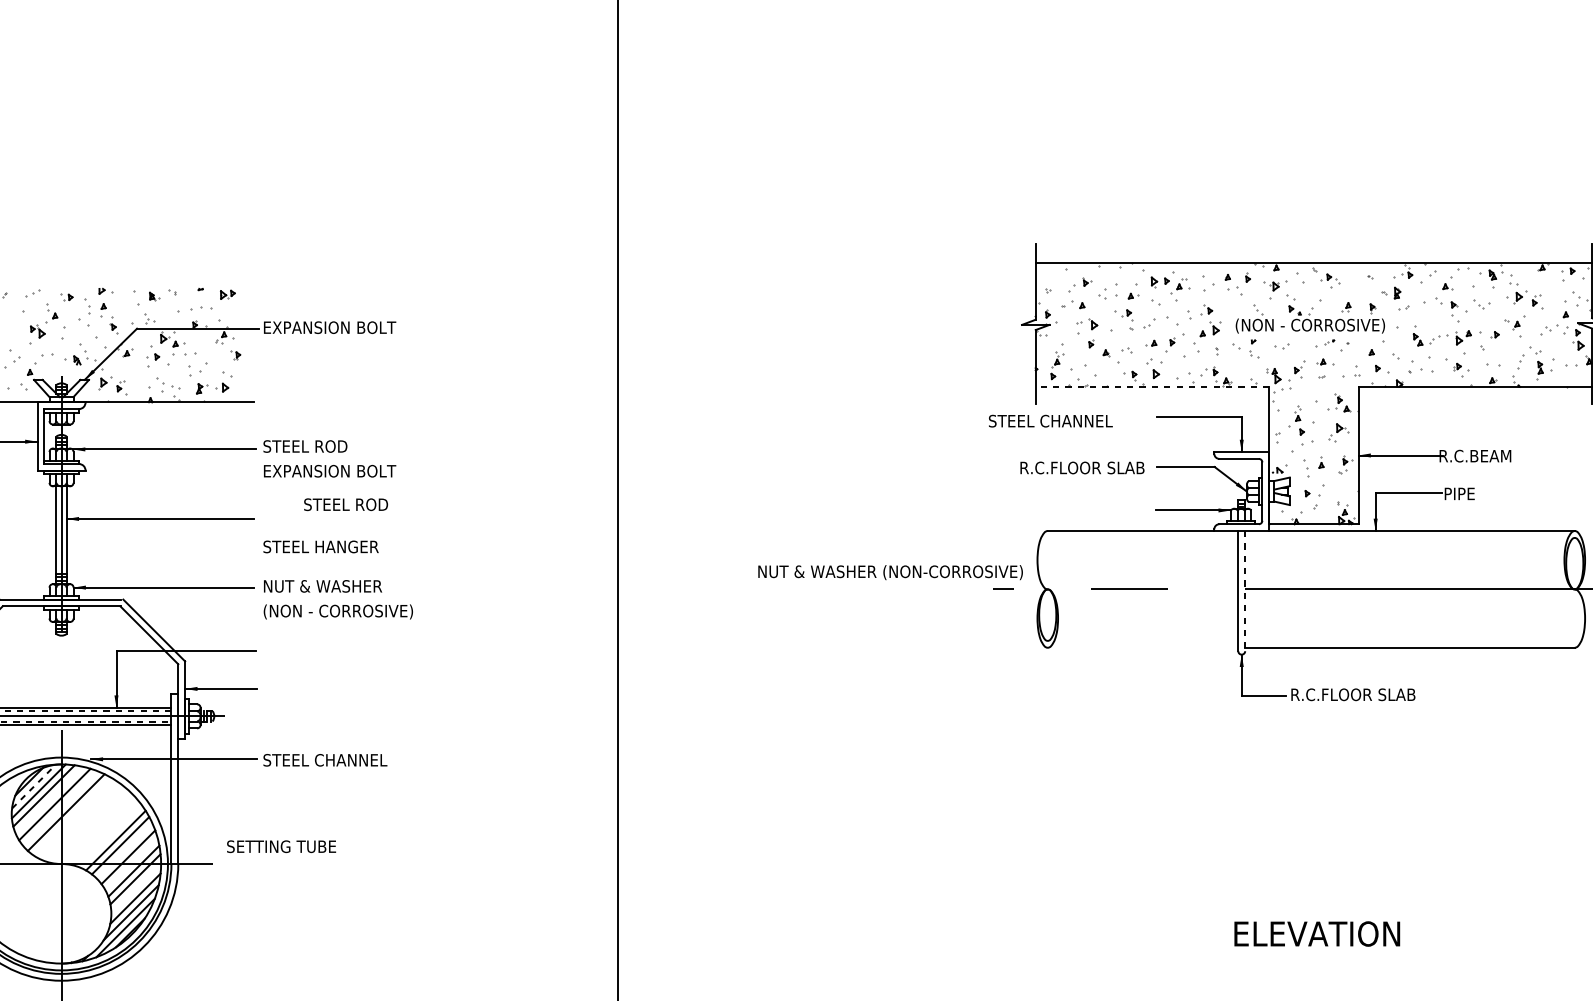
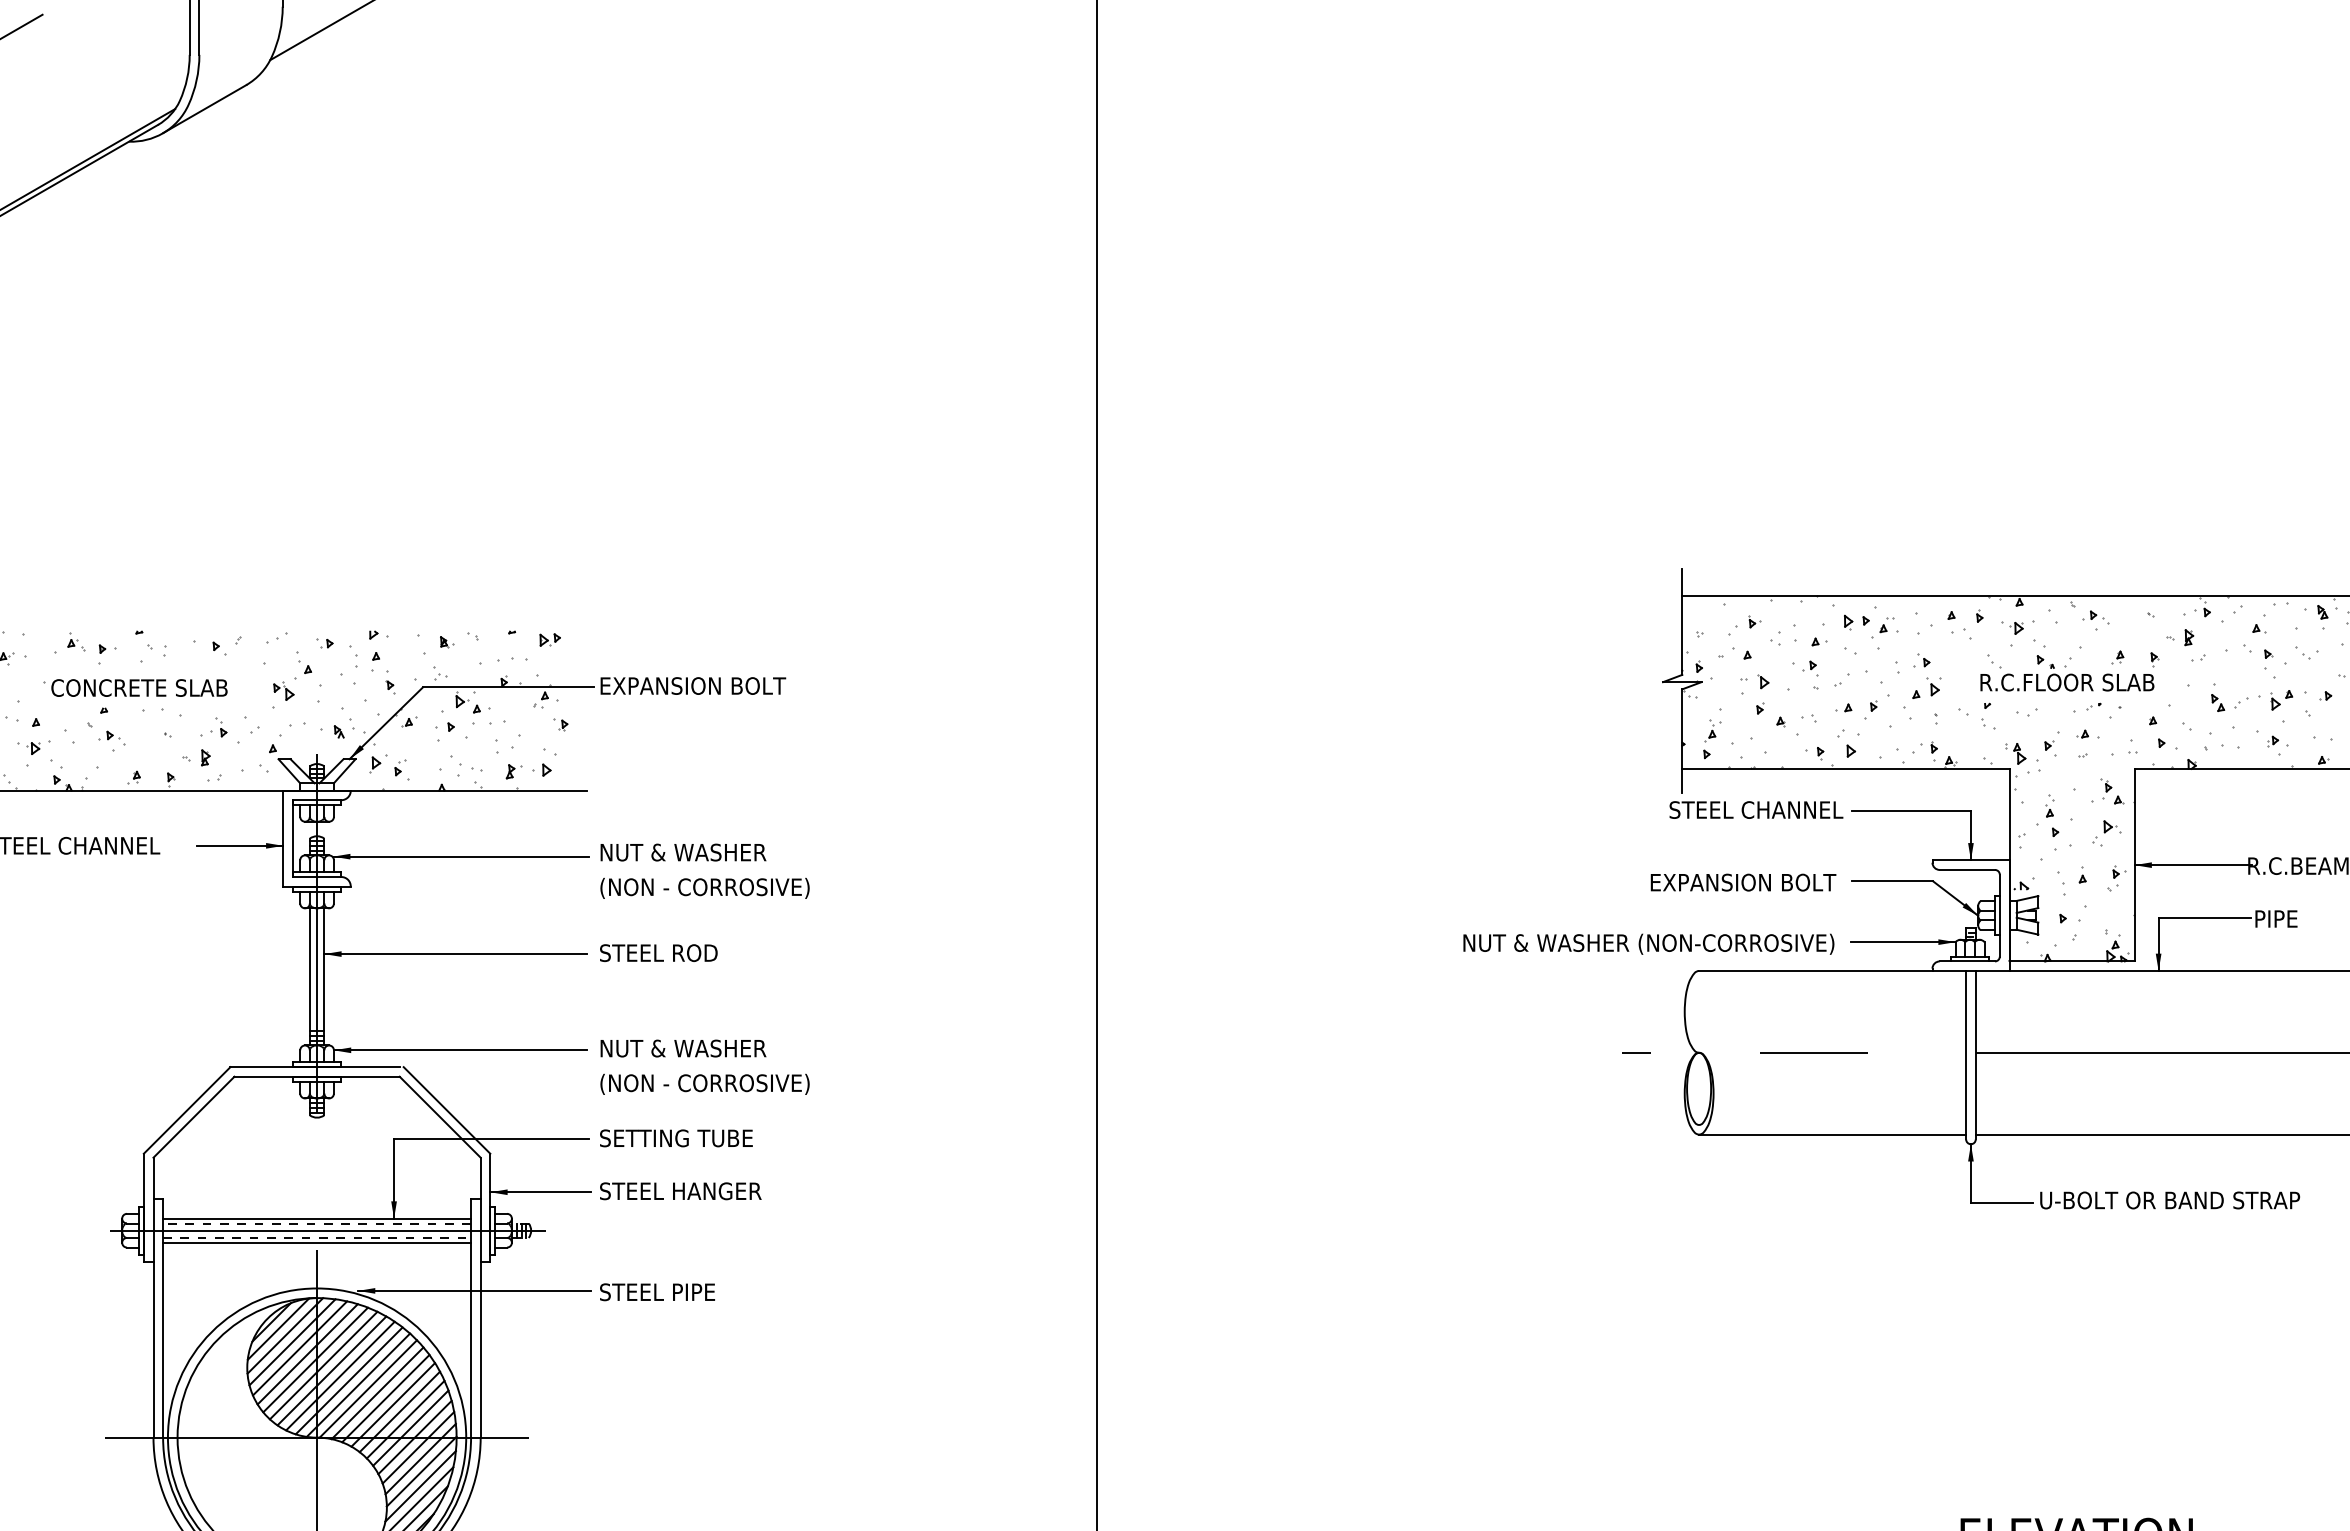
text: (1309, 325) -> (2066, 683), (NON - CORROSIVE) -> R.C.FLOOR SLAB
line: (1152, 386) -> (1845, 768), dashed -> solid
text: (1050, 420) -> (1756, 809), moved
text: (323, 446) -> (683, 852), STEEL ROD -> NUT & WASHER
text: (1079, 467) -> (1743, 882), R.C.FLOOR SLAB -> EXPANSION BOLT
text: (338, 471) -> (704, 887), EXPANSION BOLT -> (NON - CORROSIVE)
text: (345, 504) -> (658, 952), moved
text: (320, 547) -> (680, 1191), moved
text: (890, 572) -> (1648, 943), moved
line: (1244, 591) -> (1975, 1055), dashed -> solid
line: (1142, 647) -> (1832, 1134), added
text: (1384, 694) -> (2170, 1200), R.C.FLOOR SLAB -> U-BOLT OR BAND STRAP
text: (350, 760) -> (722, 1292), STEEL CHANNEL -> STEEL PIPE
line: (34, 786) -> (278, 1328), dashed -> solid
line: (49, 800) -> (300, 1348), added
line: (60, 808) -> (315, 1359), added
line: (71, 816) -> (331, 1370), added
line: (78, 819) -> (340, 1375), added
line: (83, 823) -> (348, 1380), added
line: (91, 826) -> (358, 1384), added
line: (98, 828) -> (368, 1388), added
line: (104, 832) -> (377, 1393), added
line: (110, 836) -> (385, 1398), added
text: (281, 846) -> (676, 1138), moved
line: (124, 851) -> (405, 1419), added
line: (131, 863) -> (414, 1437), added
line: (136, 888) -> (421, 1471), added

